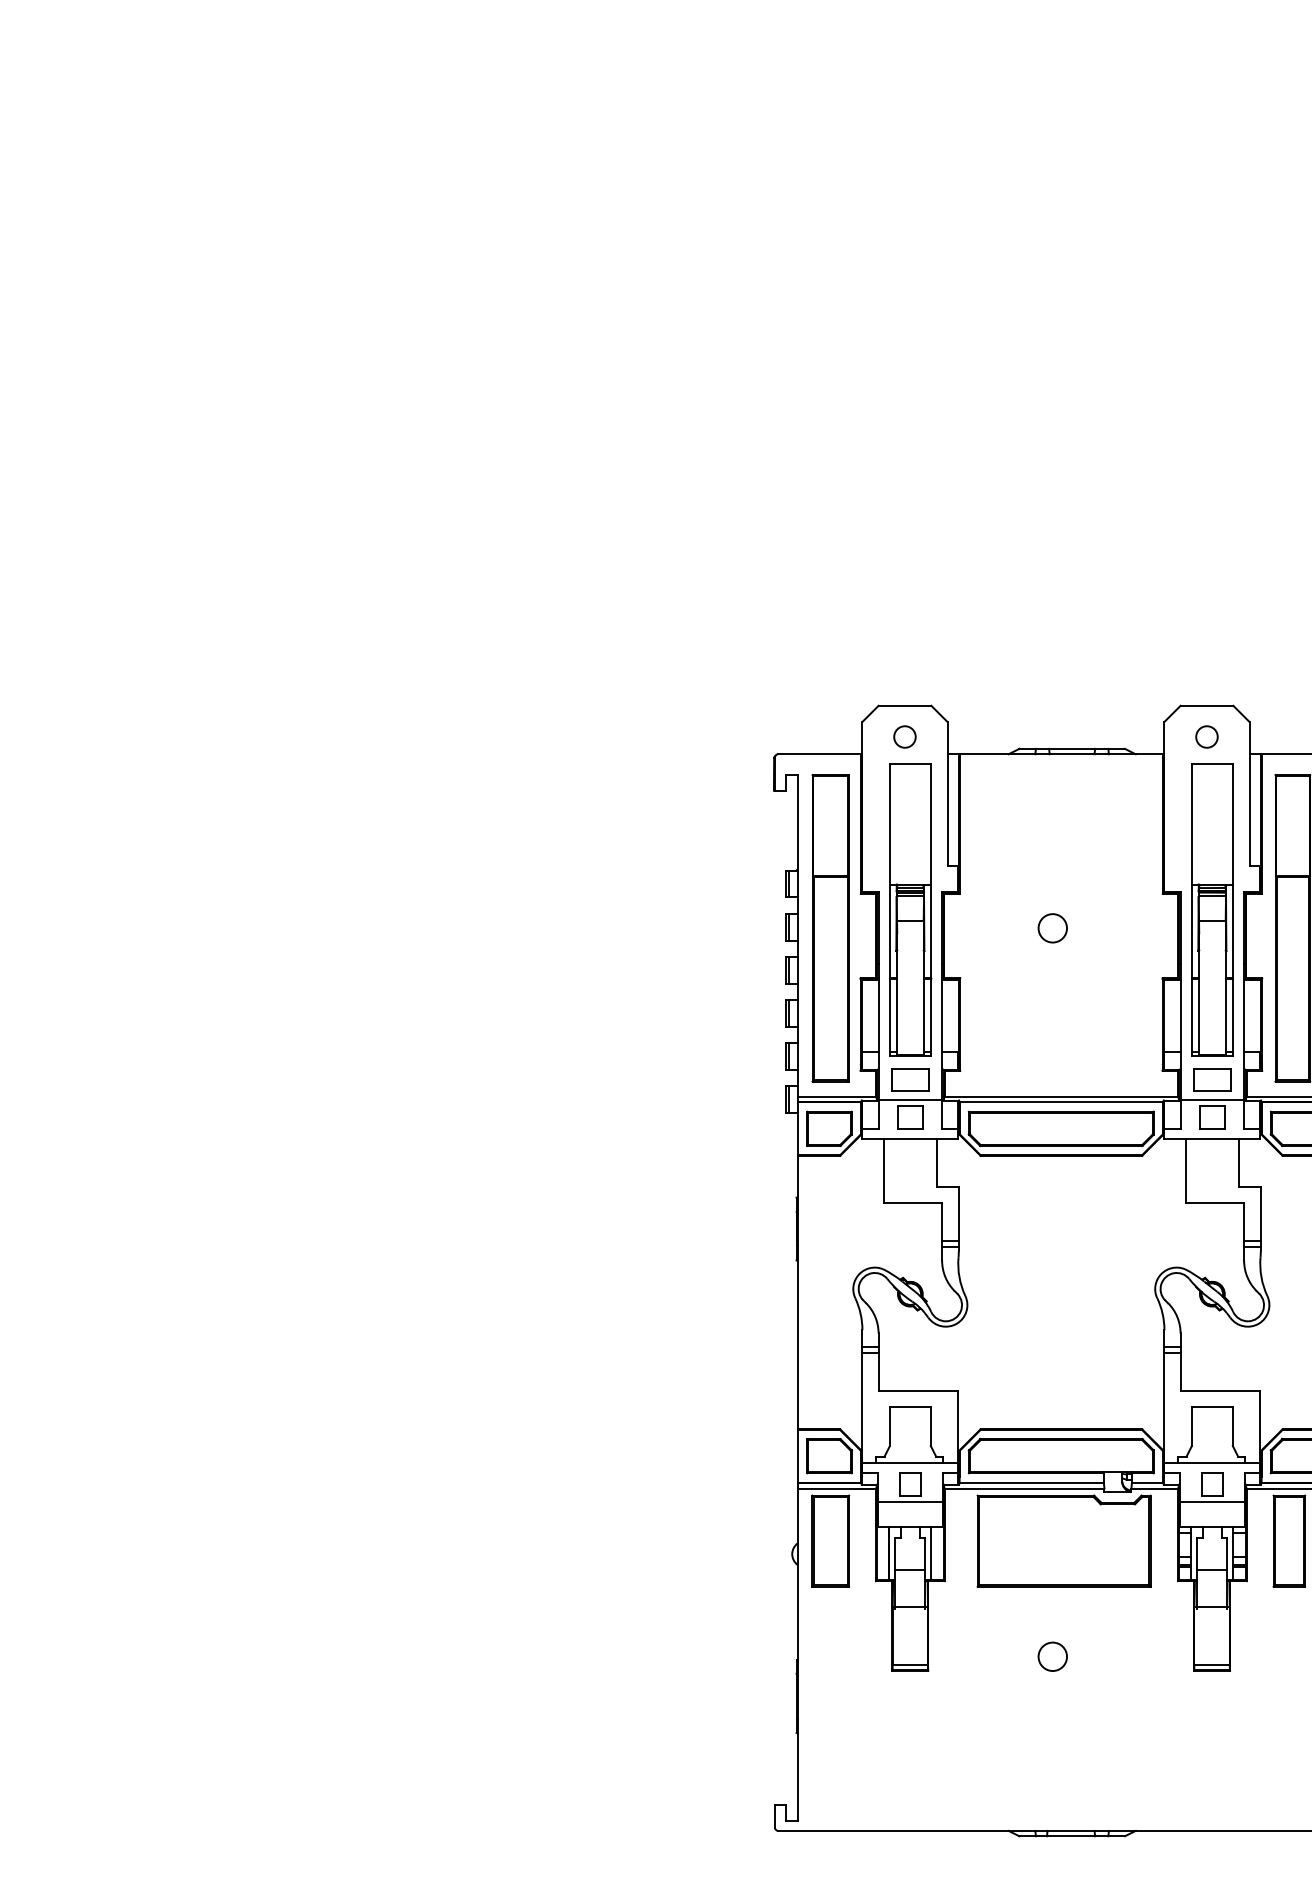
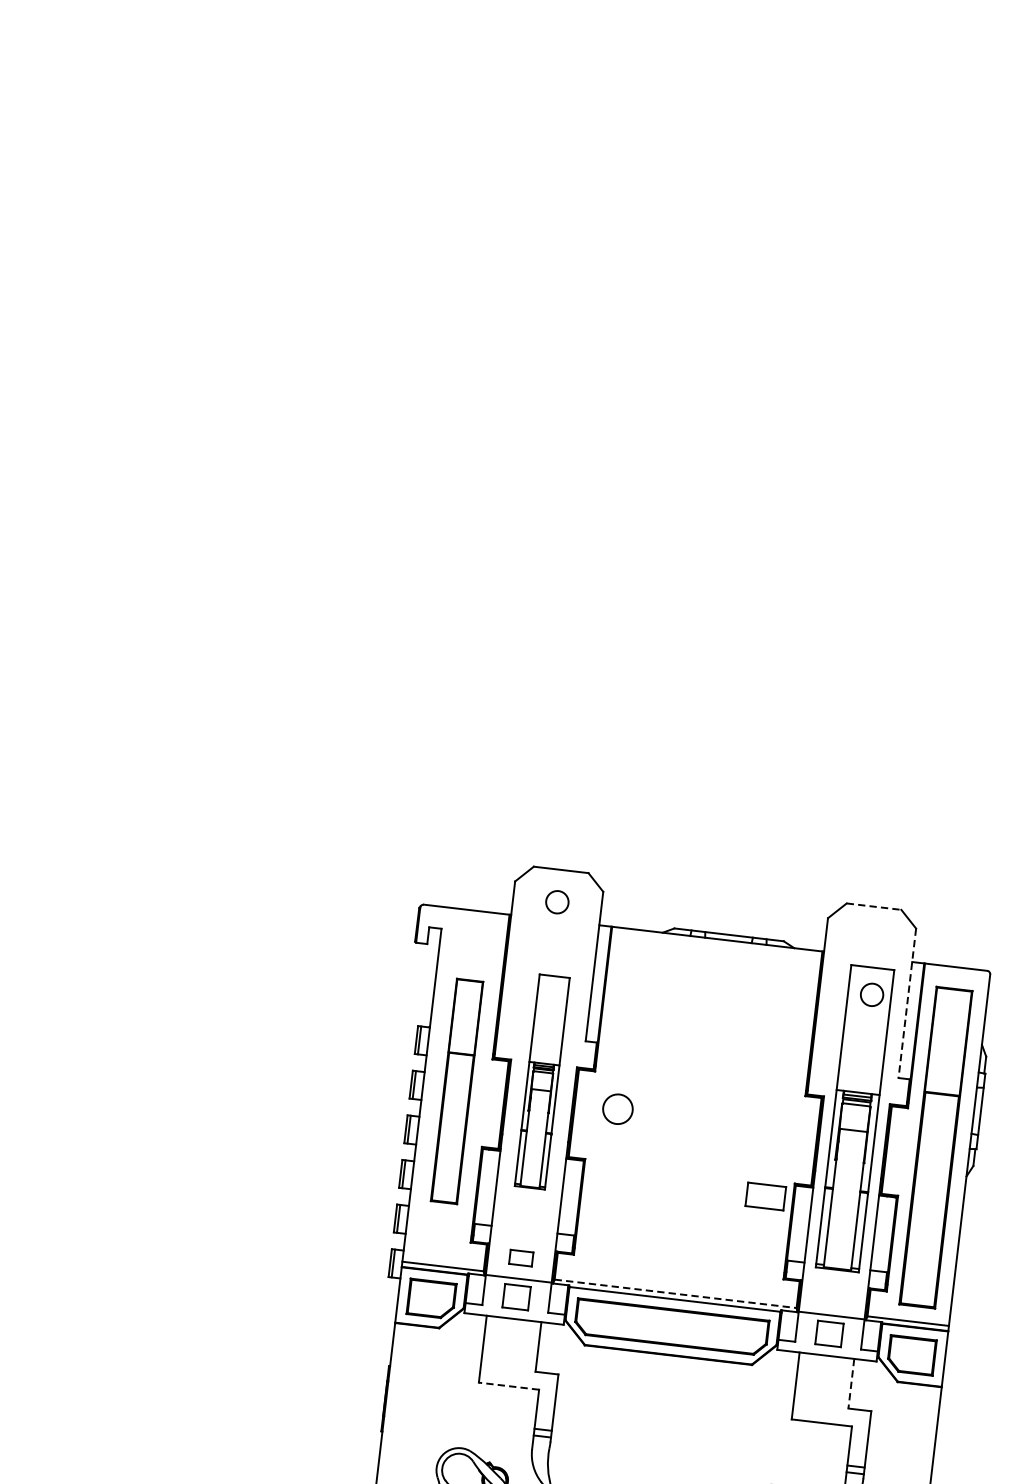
line: (1207, 705) -> (874, 906), solid -> dashed
circle: (1206, 736) -> (871, 994), moved
line: (1249, 794) -> (907, 1003), solid -> dashed
part: (910, 909) -> (542, 1081), size x0.7
part: (830, 928) -> (456, 1091), size x0.7
circle: (1052, 928) -> (617, 1109), moved
part: (910, 1079) -> (521, 1257), size x0.6
part: (1212, 1079) -> (766, 1196), moved
line: (1061, 1096) -> (675, 1293), solid -> dashed
line: (1238, 1162) -> (851, 1383), solid -> dashed
line: (912, 1203) -> (508, 1386), solid -> dashed

